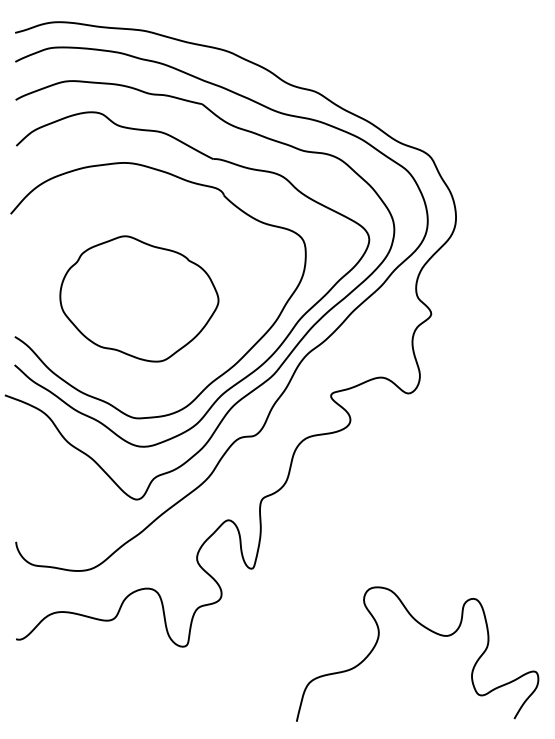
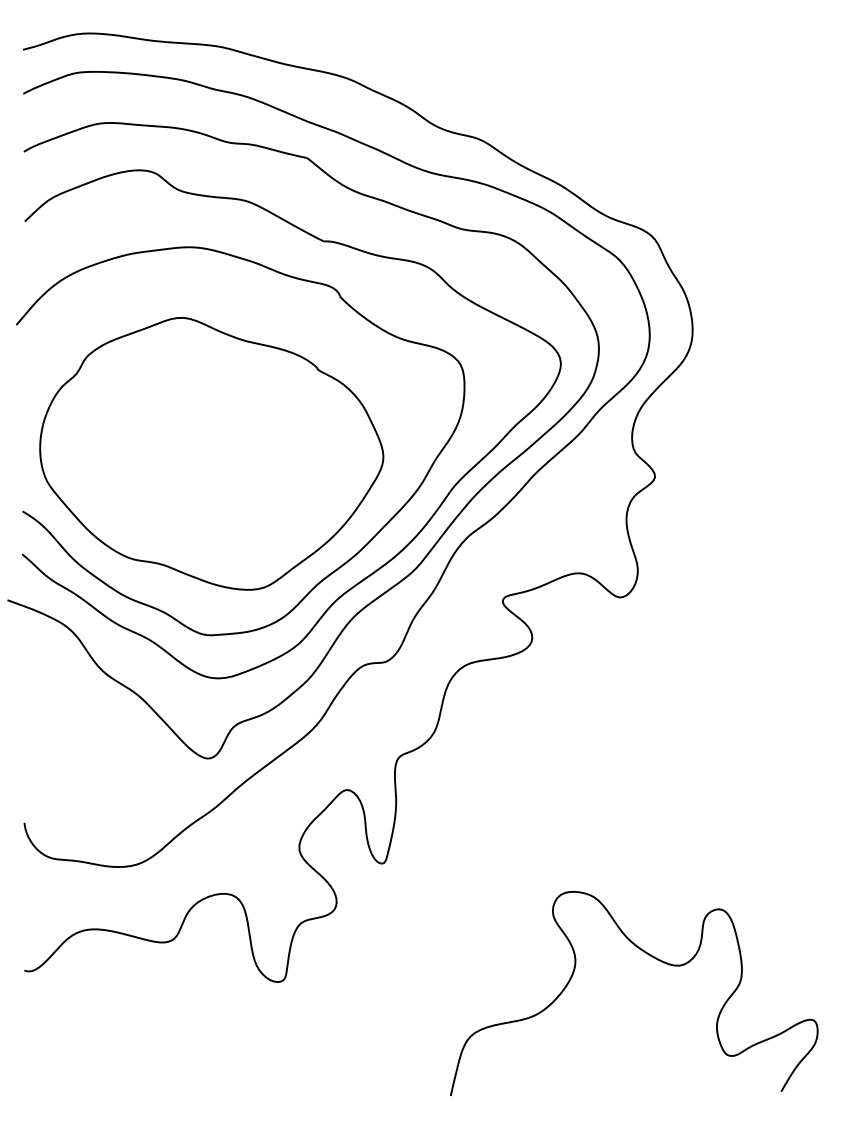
part: (139, 298) -> (211, 453), size x1.43

